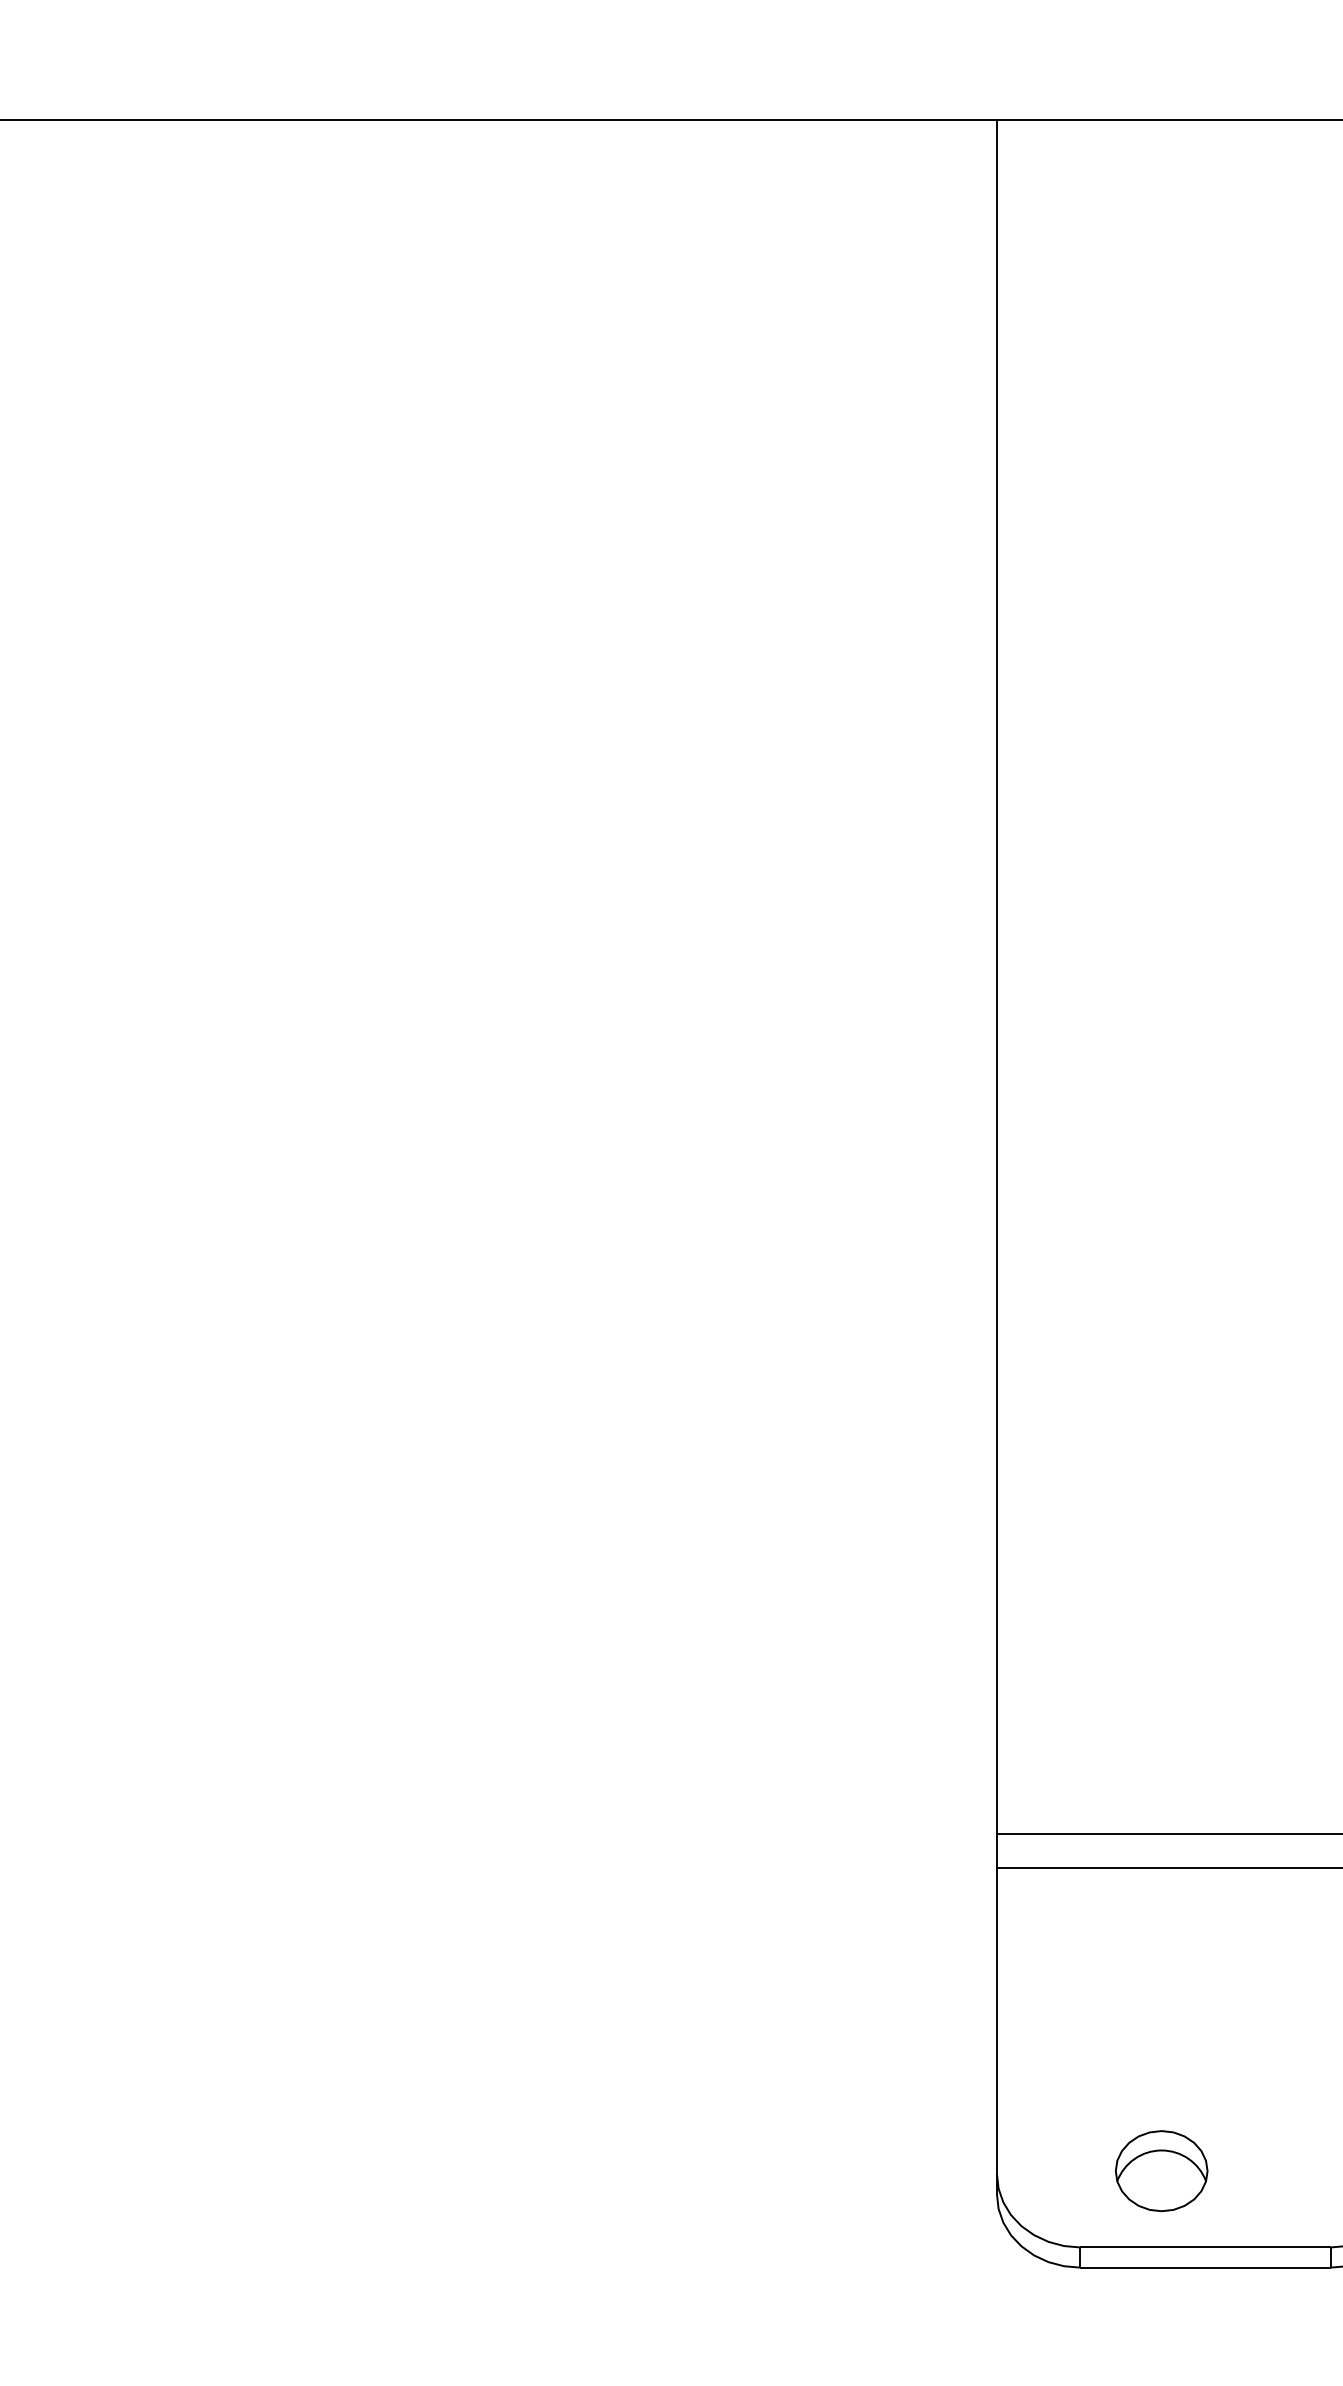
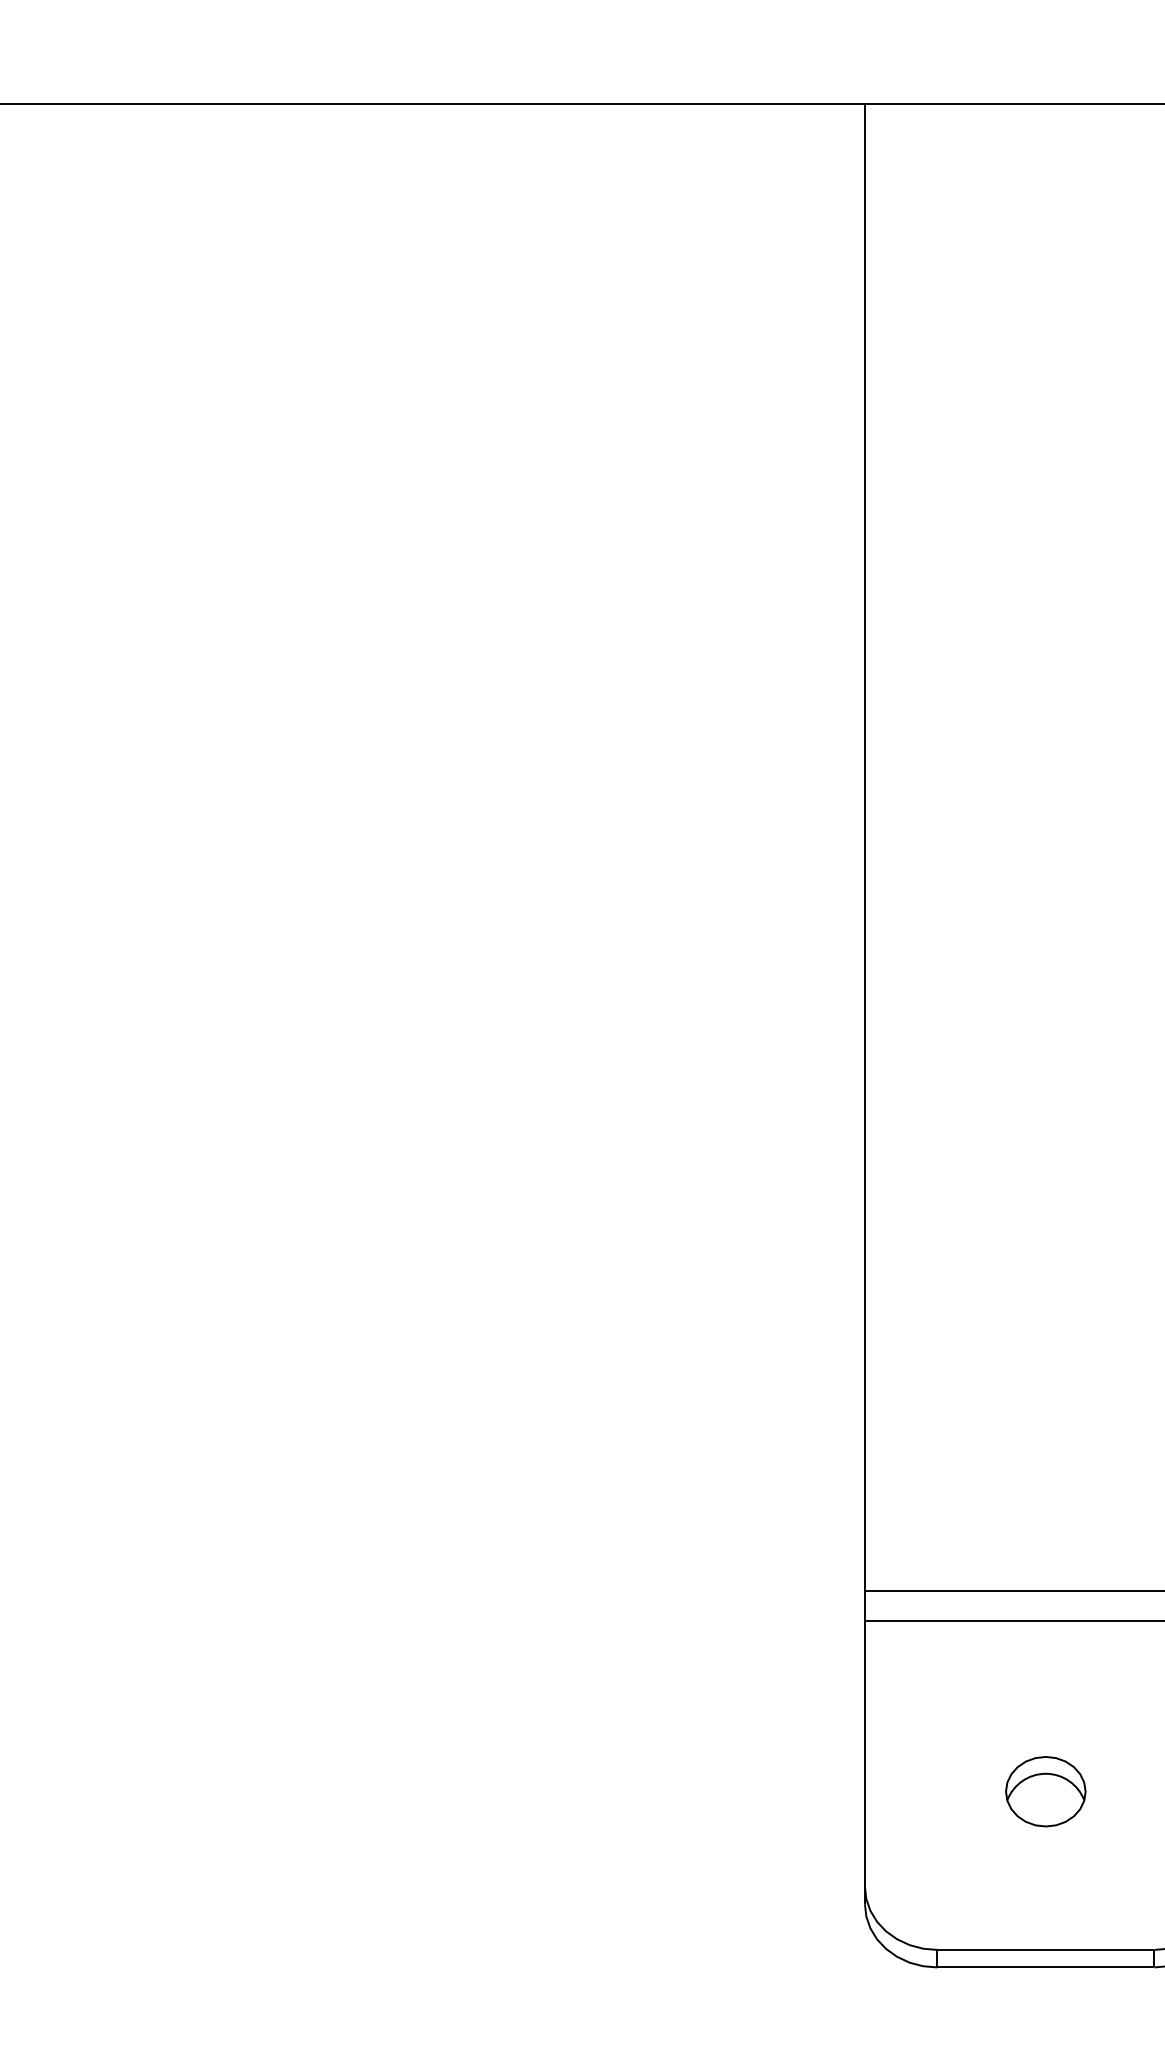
part: (1161, 2170) -> (1045, 1791), moved

